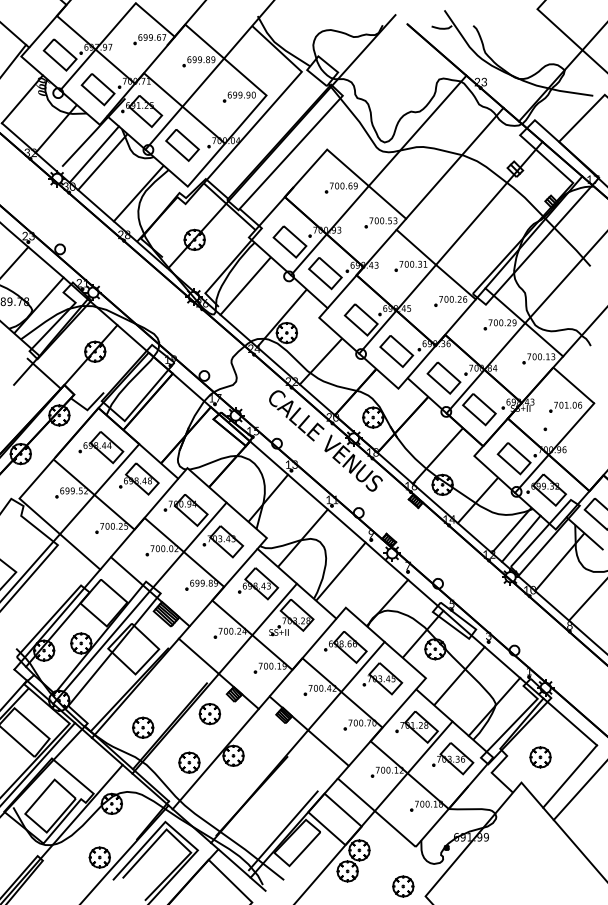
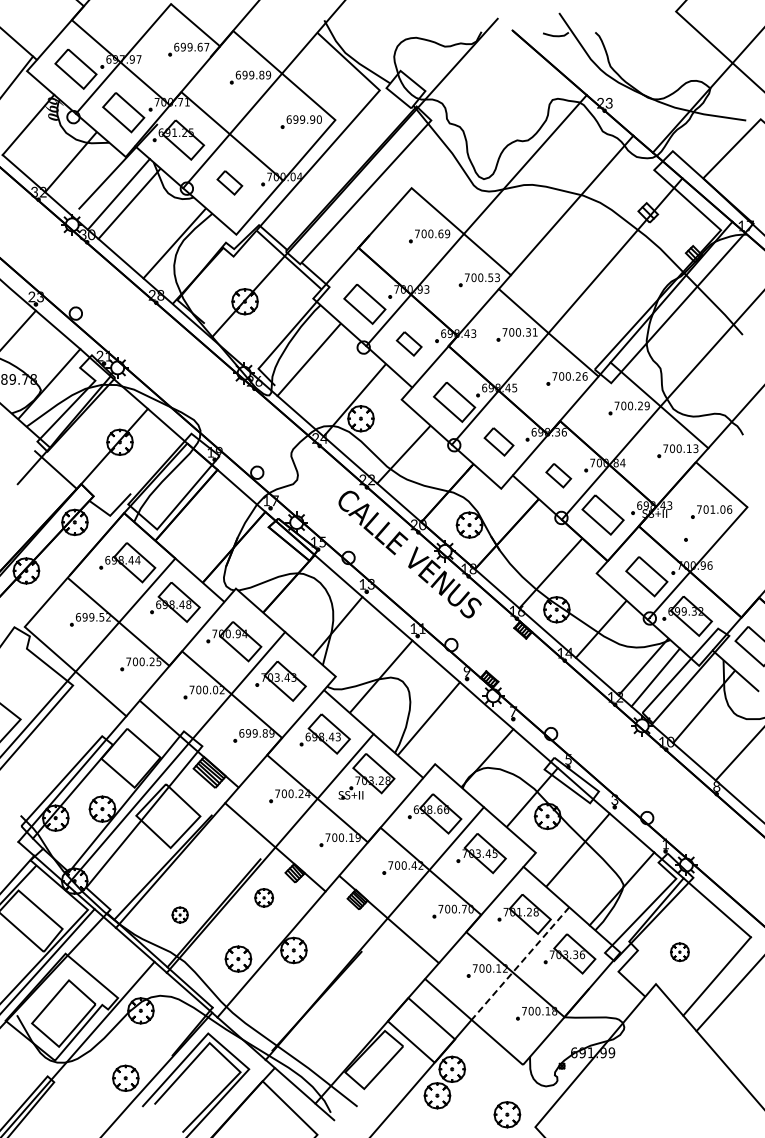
part: (182, 145) -> (229, 182), size x0.6
part: (324, 273) -> (408, 343), size x0.6
part: (396, 351) -> (498, 441), size x0.7
part: (443, 378) -> (558, 475), size x0.6
part: (209, 713) -> (263, 897), size x0.7
part: (142, 727) -> (179, 914), size x0.6
part: (540, 756) -> (679, 951), size x0.7
line: (413, 766) -> (520, 963), solid -> dashed
line: (283, 830) -> (356, 1044), removed

